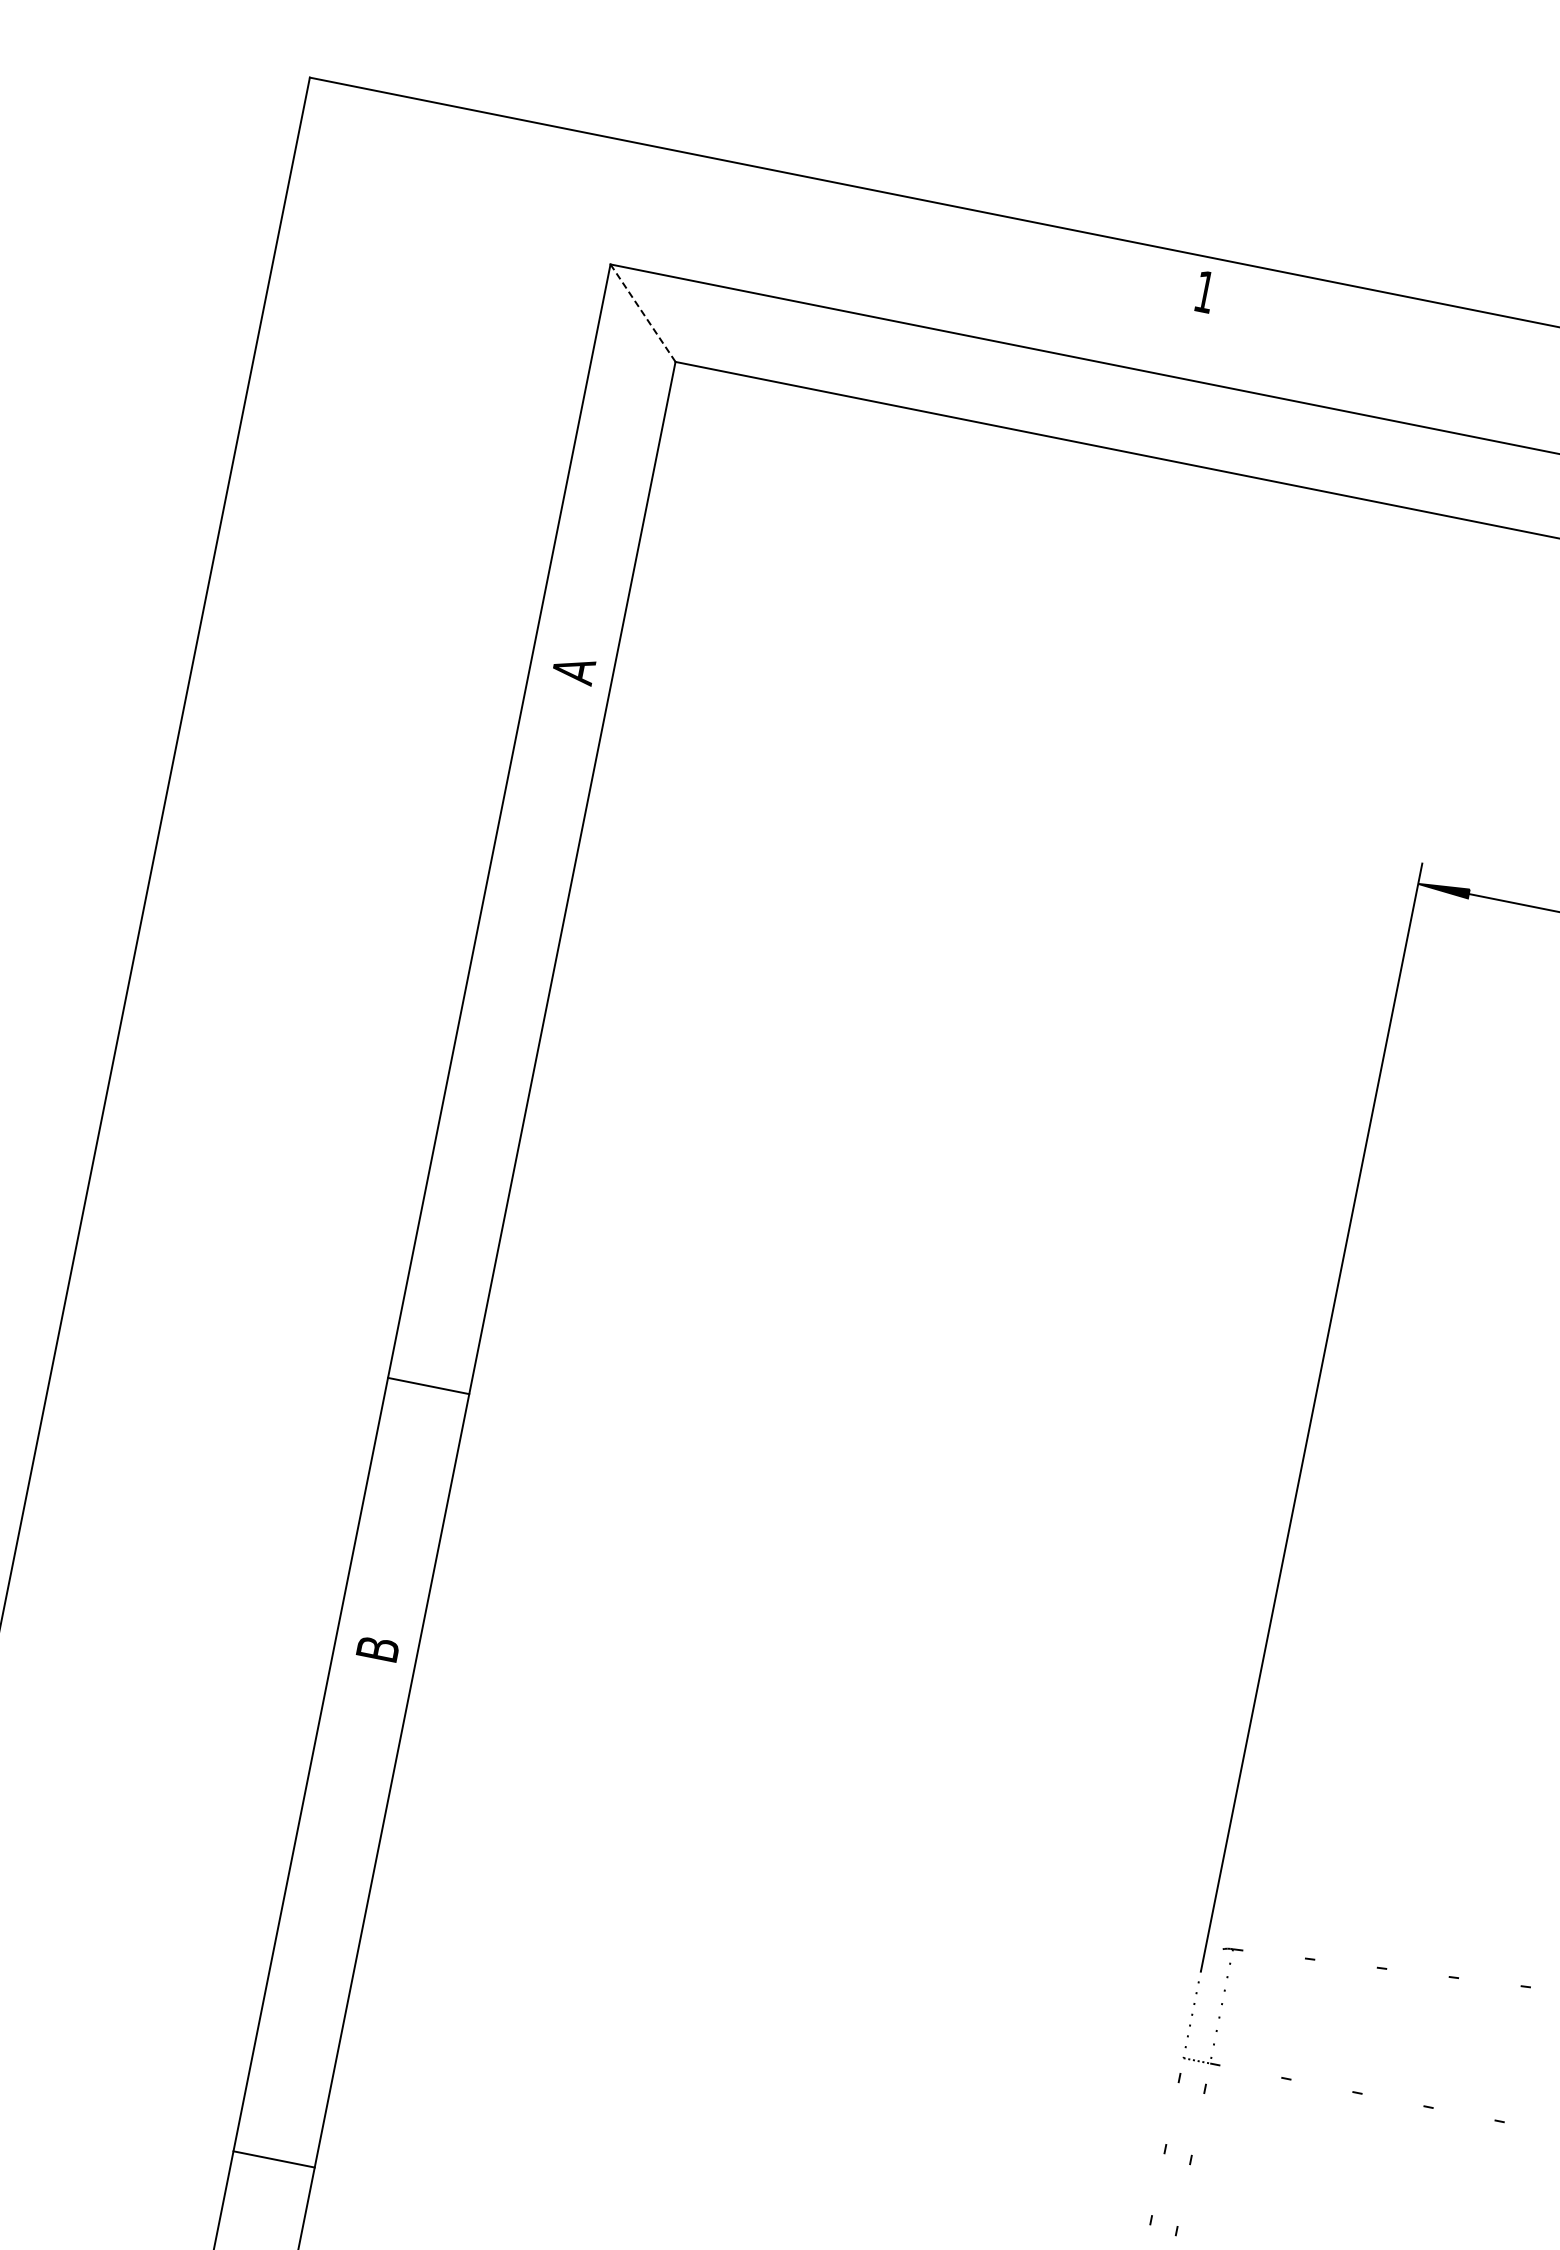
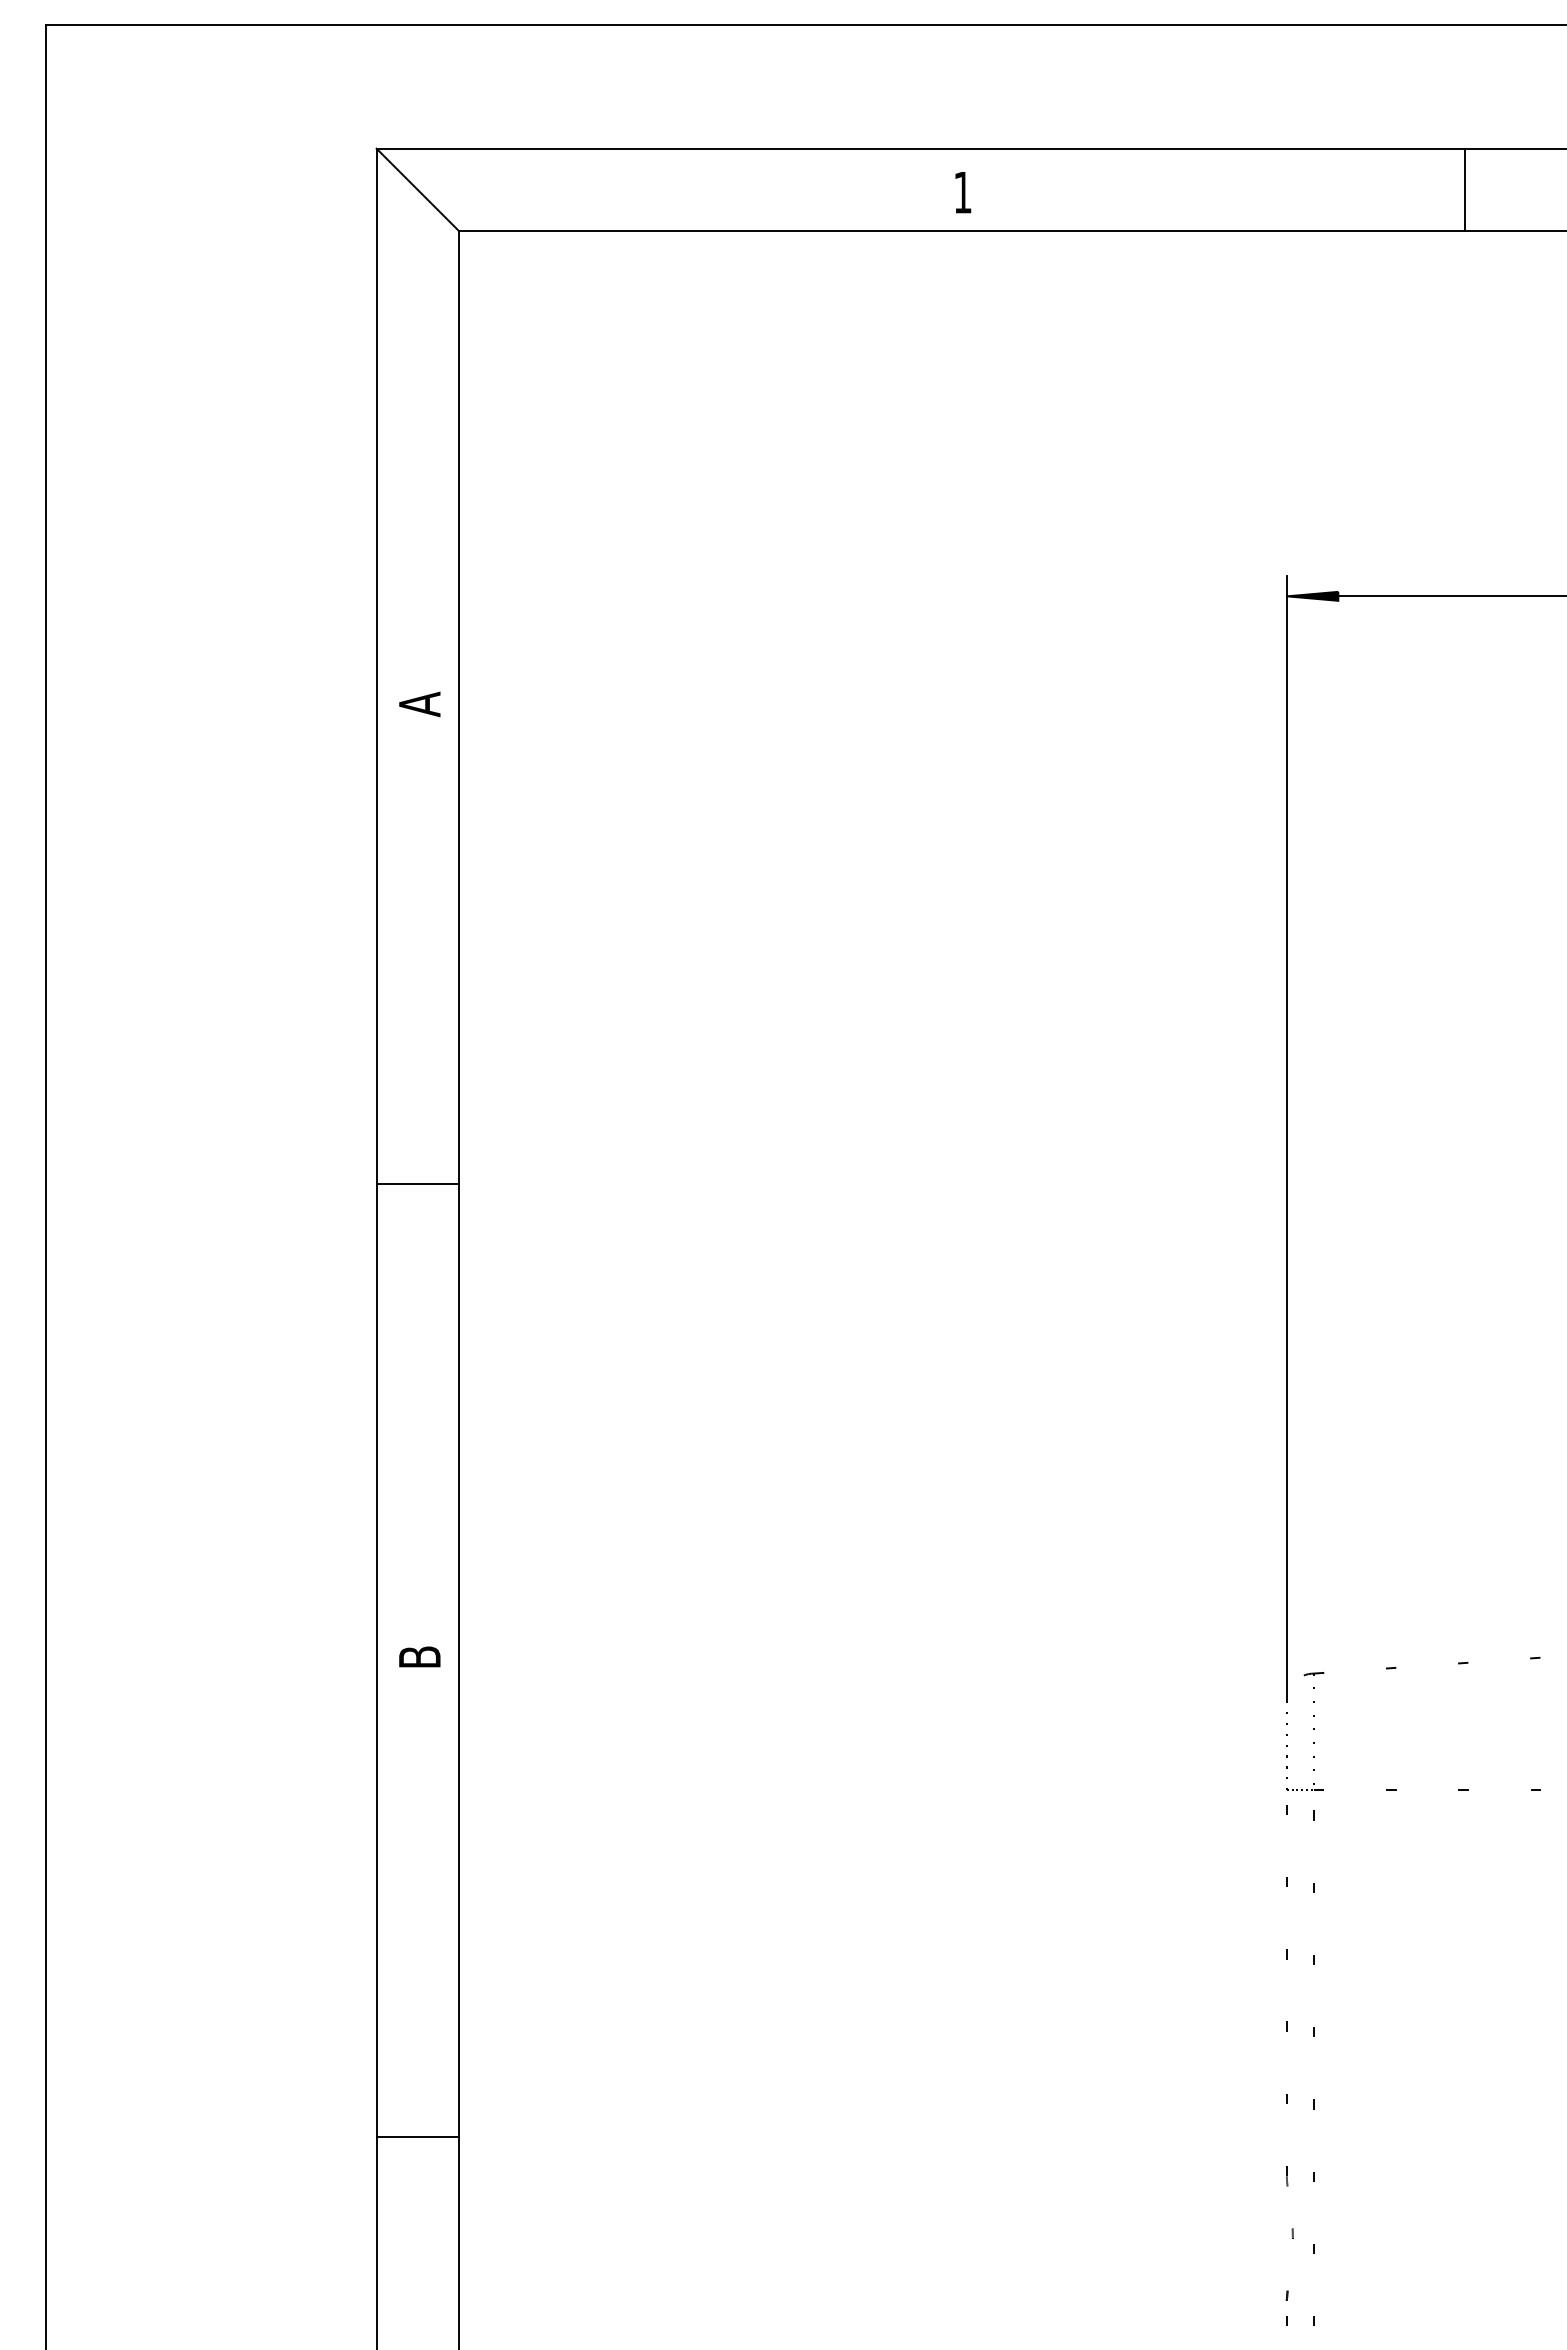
text: (1205, 292) -> (963, 192), moved
line: (642, 312) -> (417, 189), dashed -> solid
text: (573, 670) -> (419, 704), moved
line: (428, 1386) -> (417, 1184), moved
text: (377, 1648) -> (419, 1656), moved
line: (273, 2159) -> (417, 2137), moved

